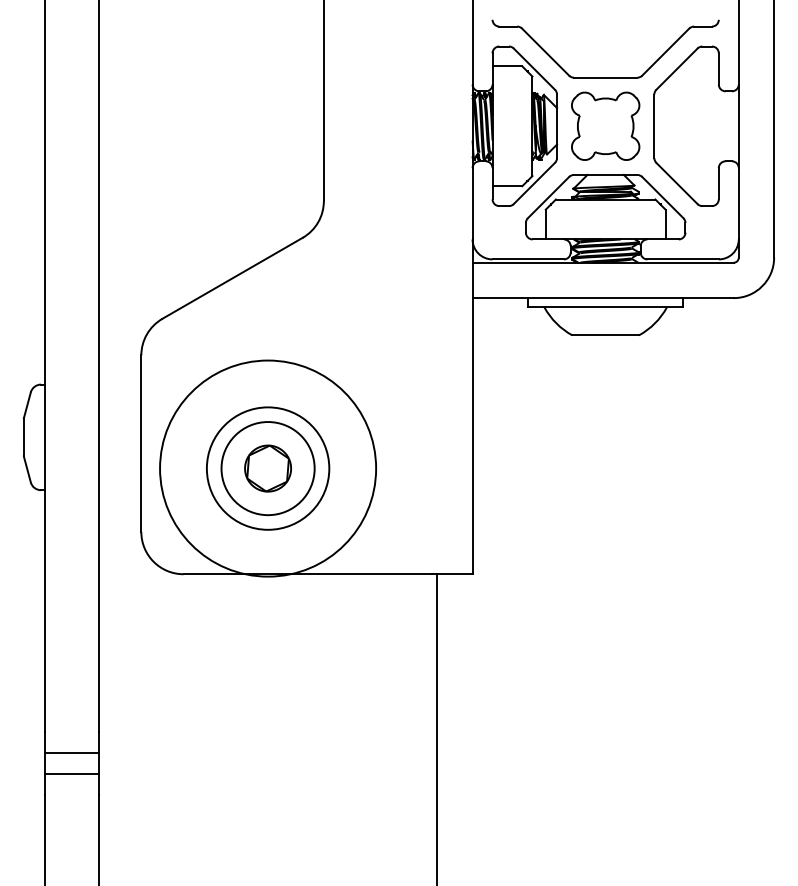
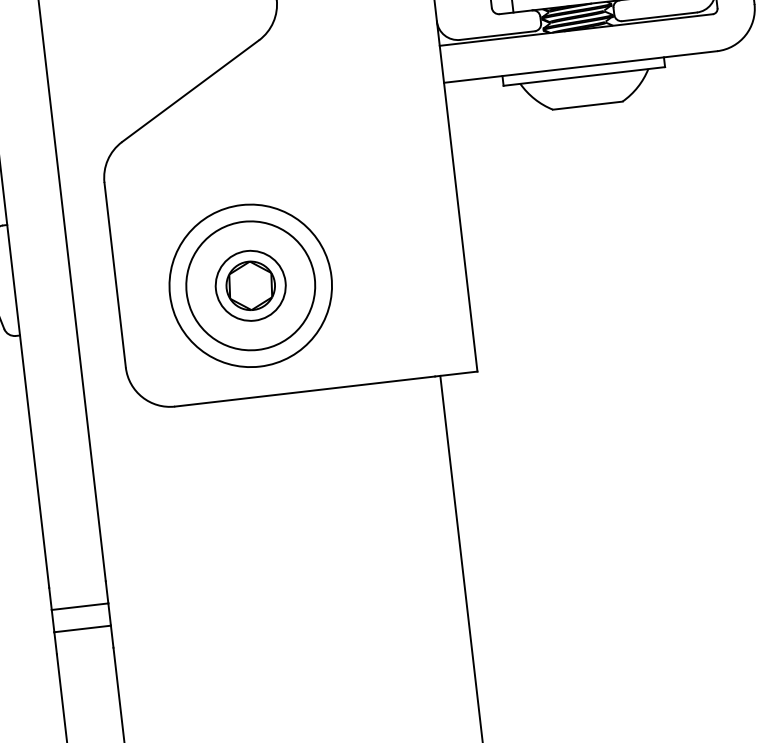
circle: (267, 468) -> (250, 285), size x0.71
circle: (267, 468) -> (250, 285), size x0.71

